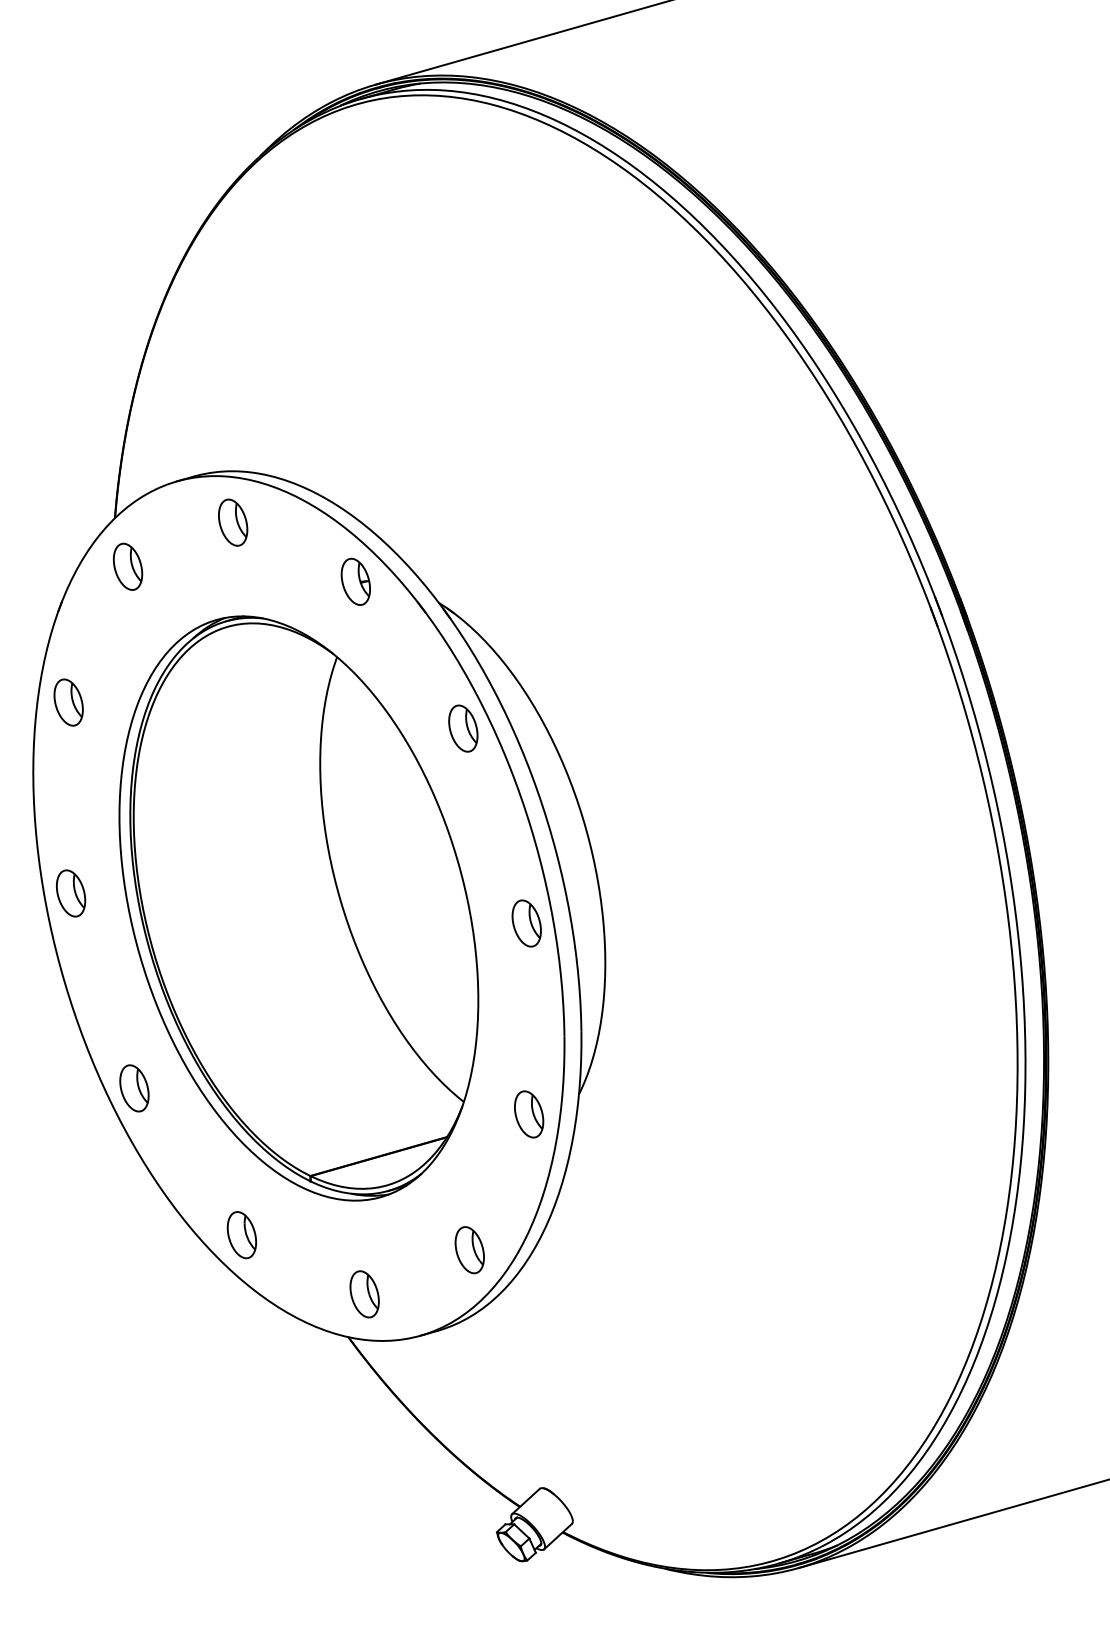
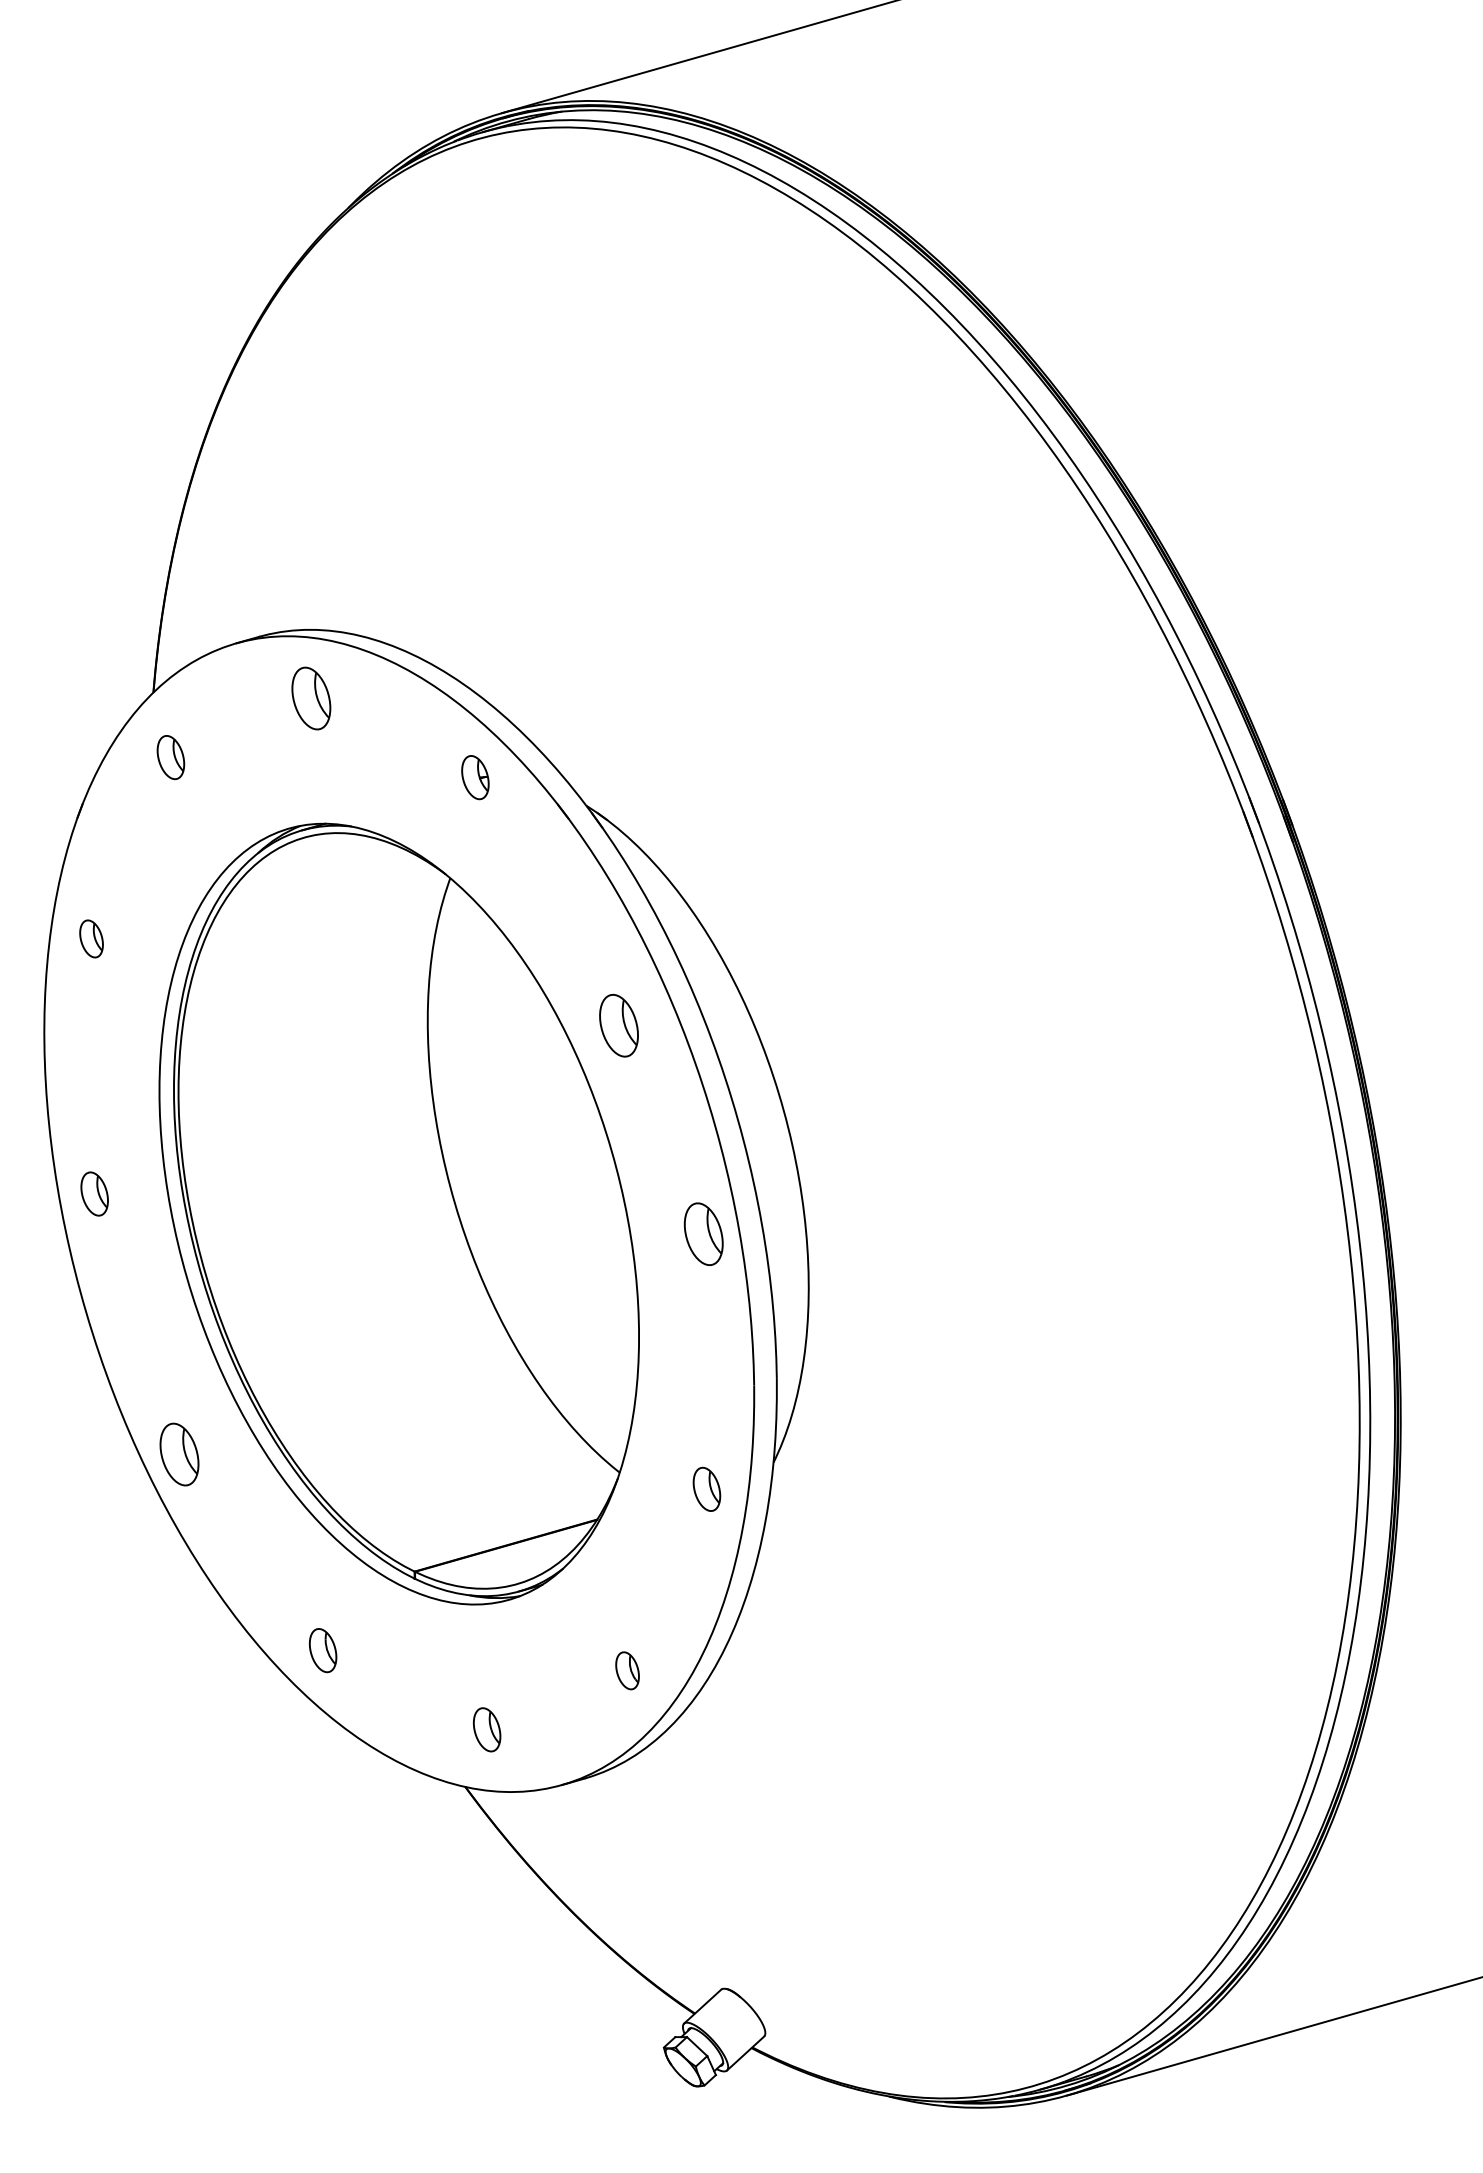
part: (127, 566) -> (170, 757), size x0.7
part: (355, 581) -> (475, 777), size x0.7
part: (68, 702) -> (91, 938), size x0.6
part: (462, 728) -> (618, 1025), moved
part: (70, 893) -> (94, 1193), size x0.7
part: (528, 1114) -> (706, 1489), size x0.7
part: (241, 1235) -> (322, 1650), size x0.7
part: (469, 1250) -> (627, 1670), size x0.6
part: (364, 1294) -> (486, 1729), size x0.7

